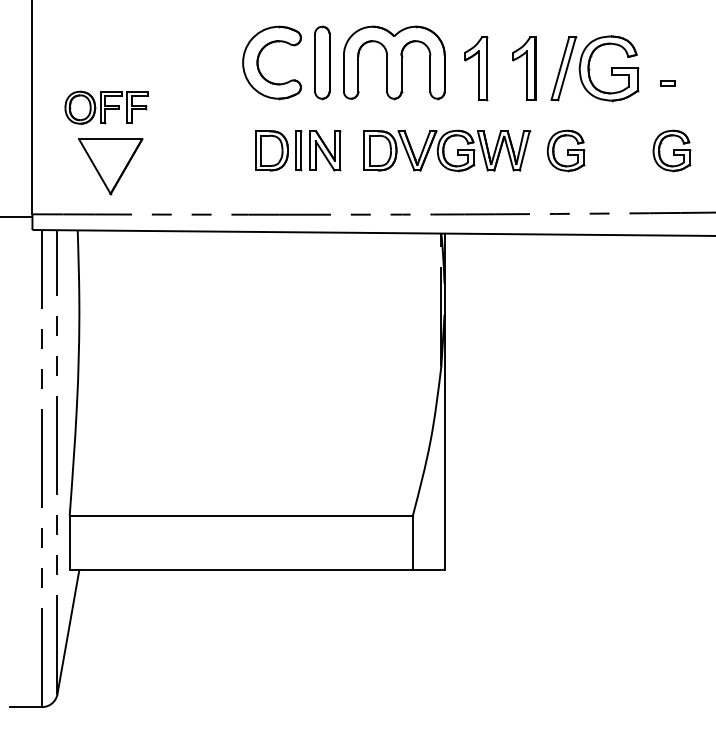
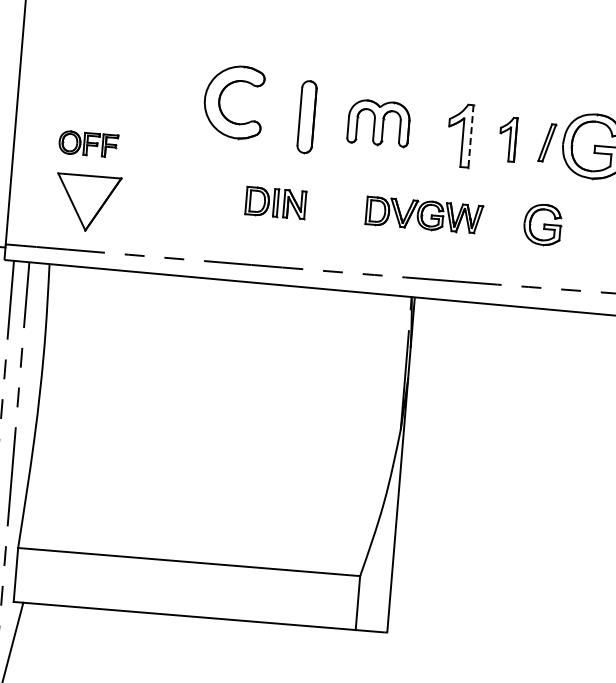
part: (259, 57) -> (221, 95), moved
part: (394, 62) -> (379, 122), size x0.6
part: (524, 68) -> (508, 139), size x0.7
part: (563, 68) -> (546, 142), size x0.6
line: (487, 69) -> (471, 137), solid -> dashed
part: (106, 107) -> (88, 143), size x0.7
part: (298, 150) -> (276, 202), size x0.7
part: (447, 150) -> (424, 214), size x0.7

